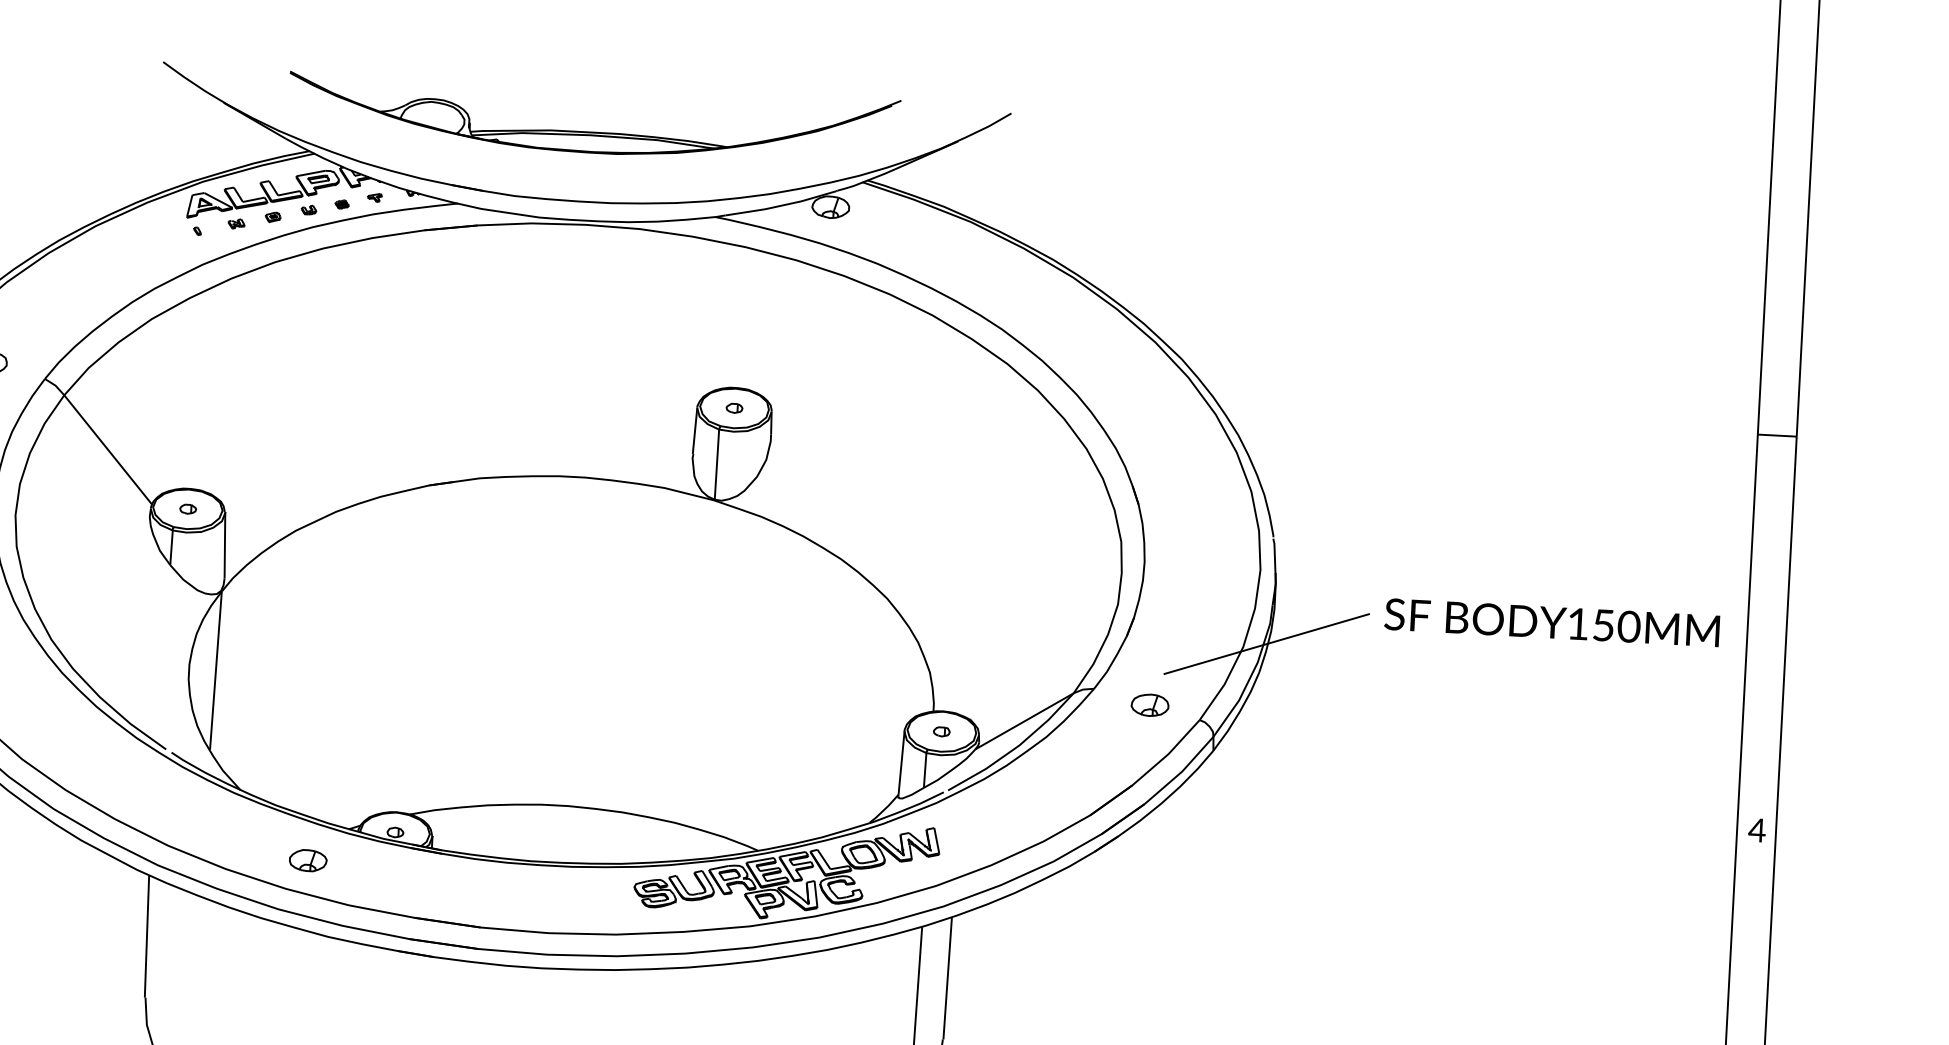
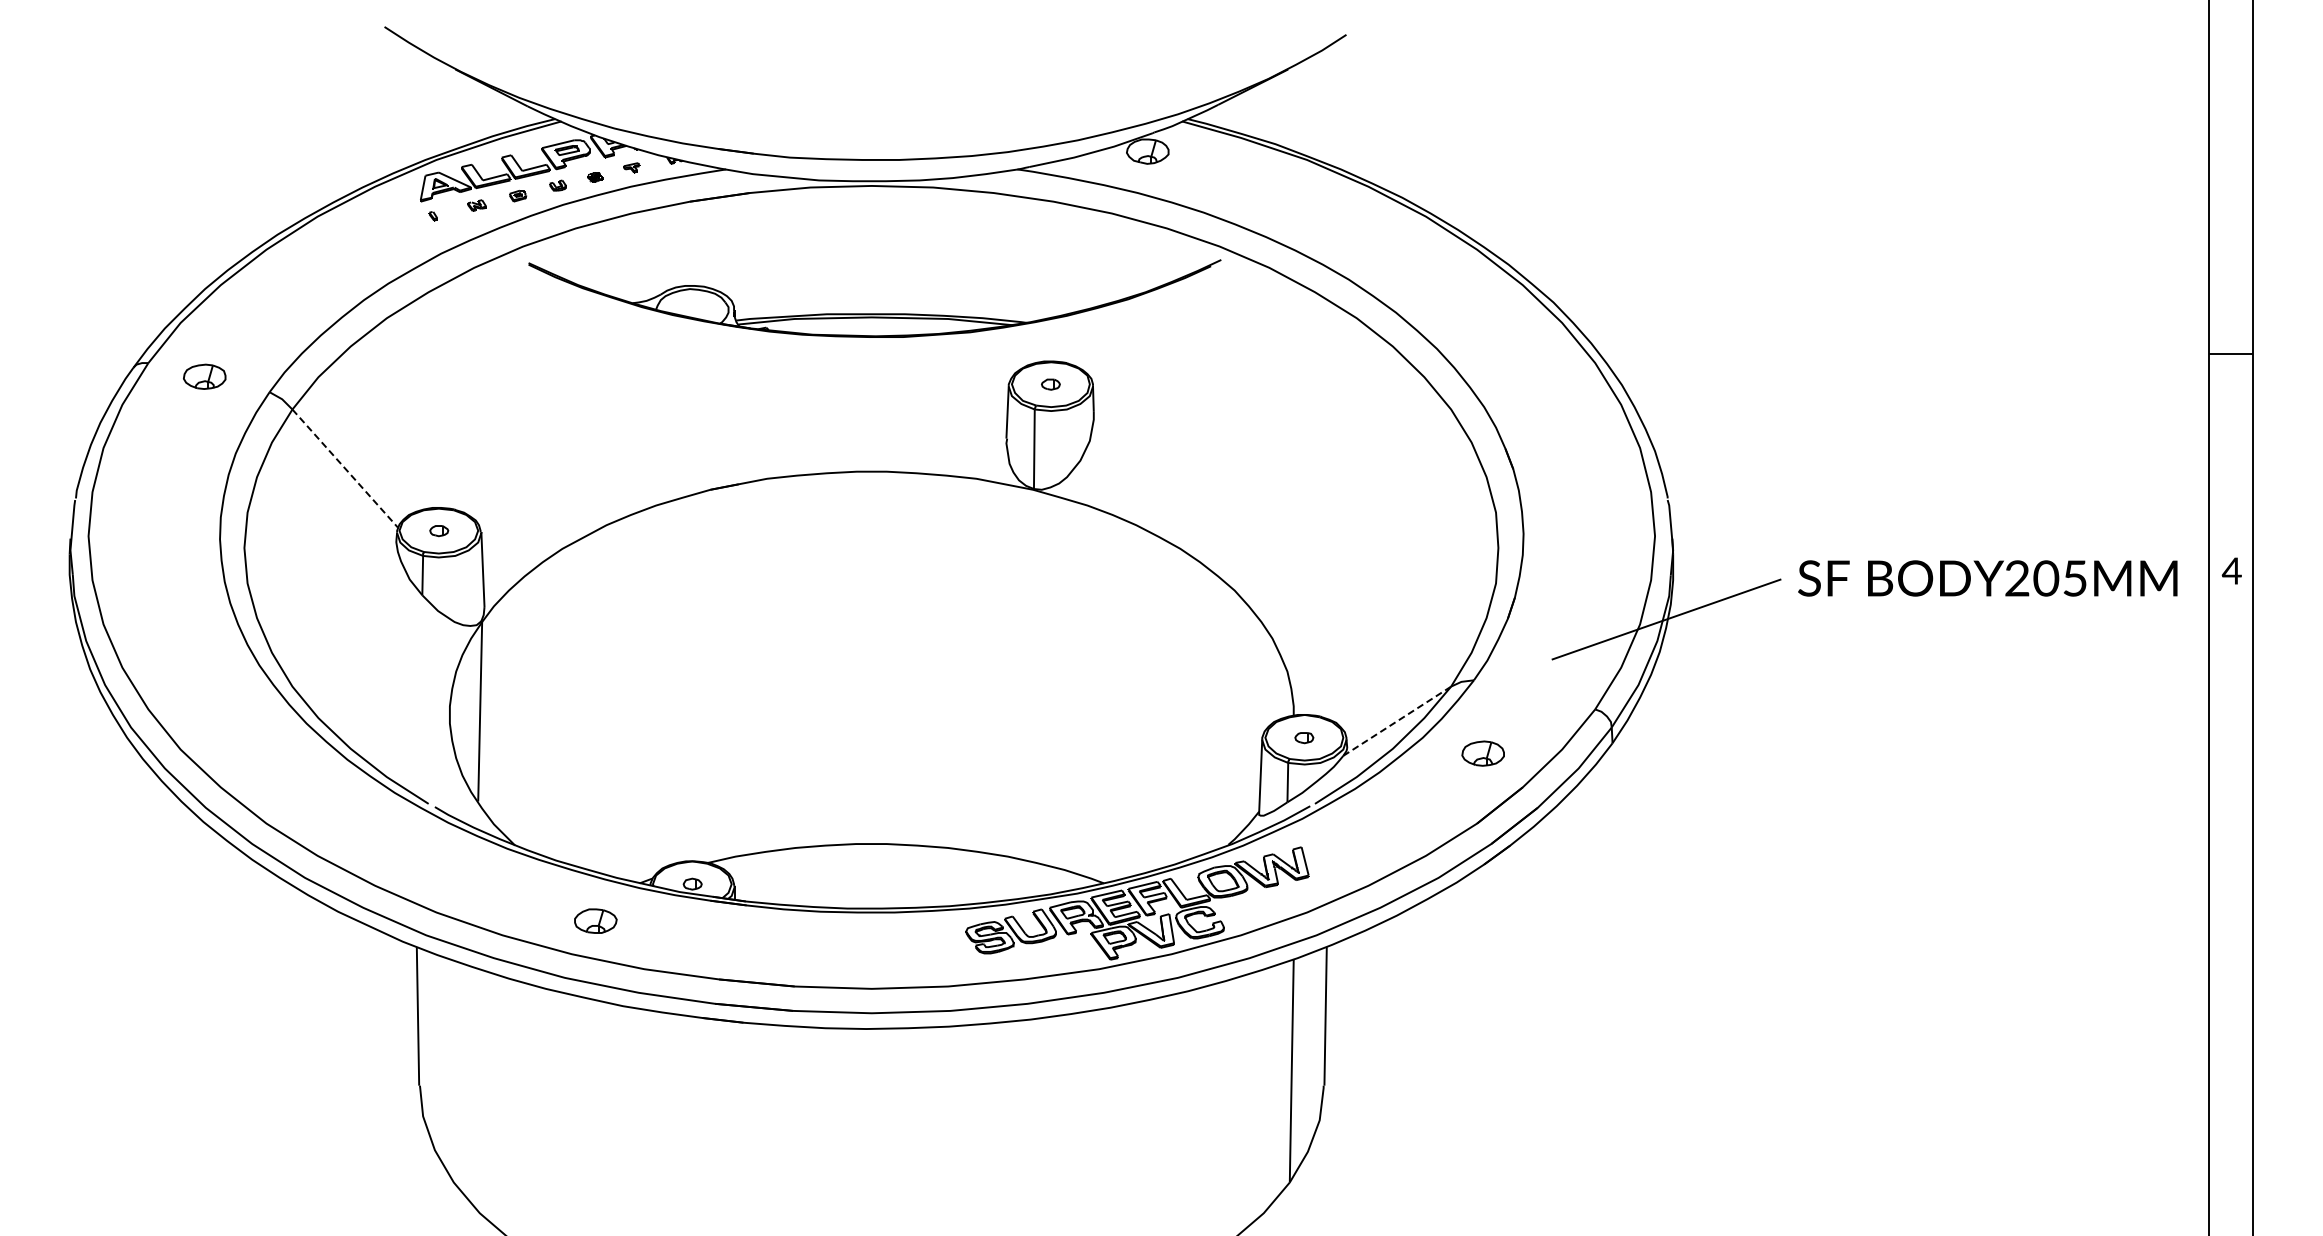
part: (592, 131) -> (874, 313), moved
line: (108, 449) -> (345, 468), solid -> dashed
text: (1603, 625) -> (2046, 578), 150MM -> 205MM
part: (1149, 705) -> (1482, 753), moved
line: (1024, 720) -> (1397, 720), solid -> dashed
text: (1756, 829) -> (2231, 570), moved

